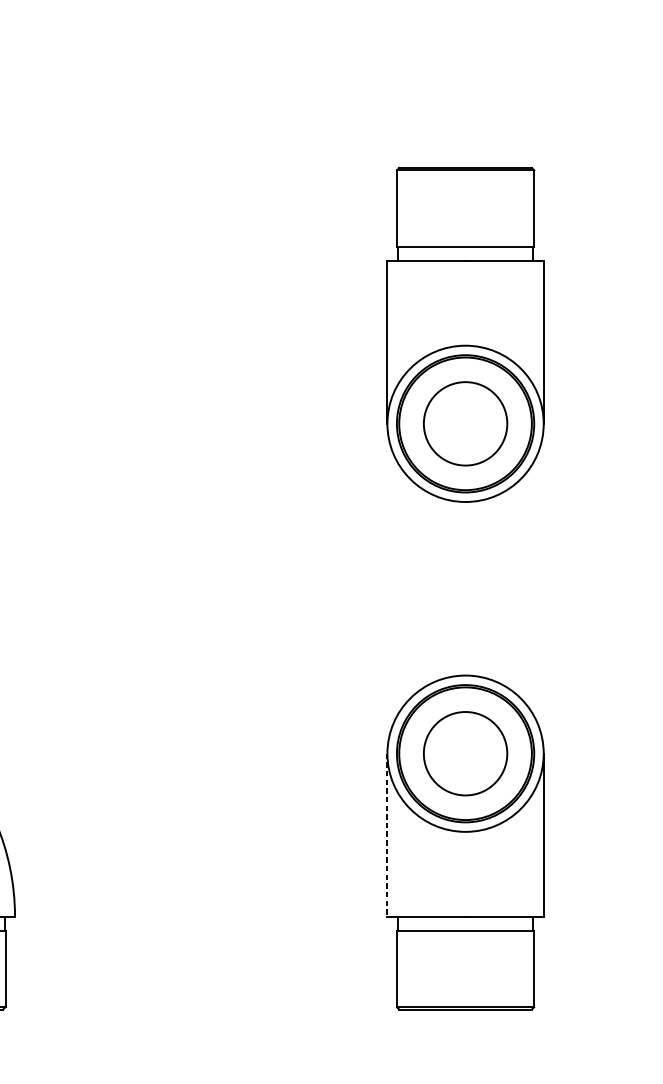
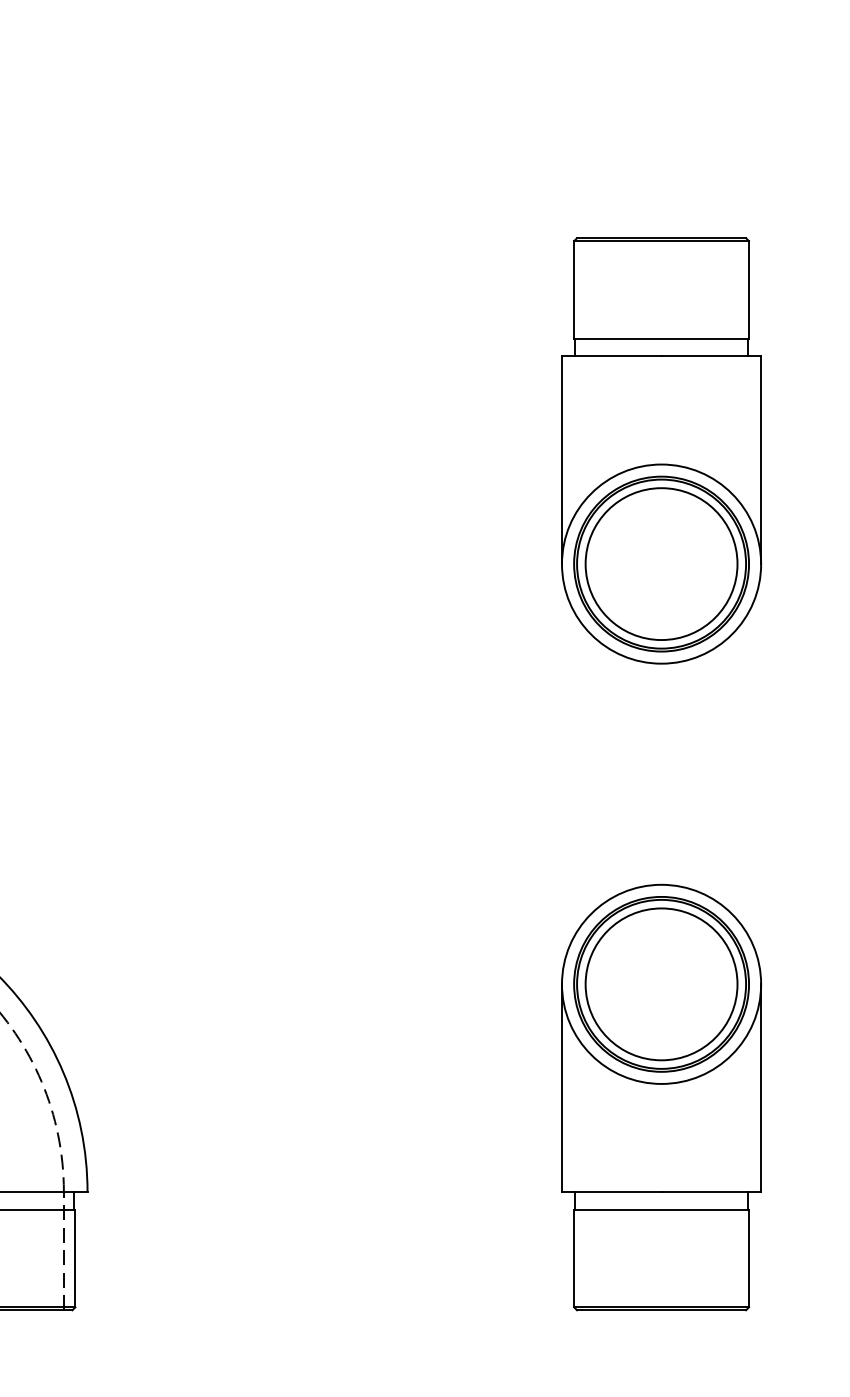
circle: (465, 424) -> (661, 564), size x1.43
circle: (465, 753) -> (661, 984), size x1.43
line: (387, 835) -> (562, 1088), dashed -> solid

